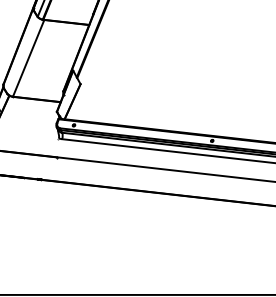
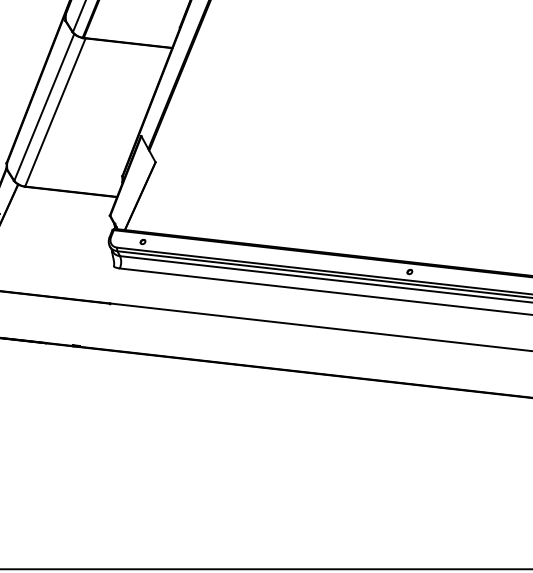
line: (22, 55) -> (43, 106), added

